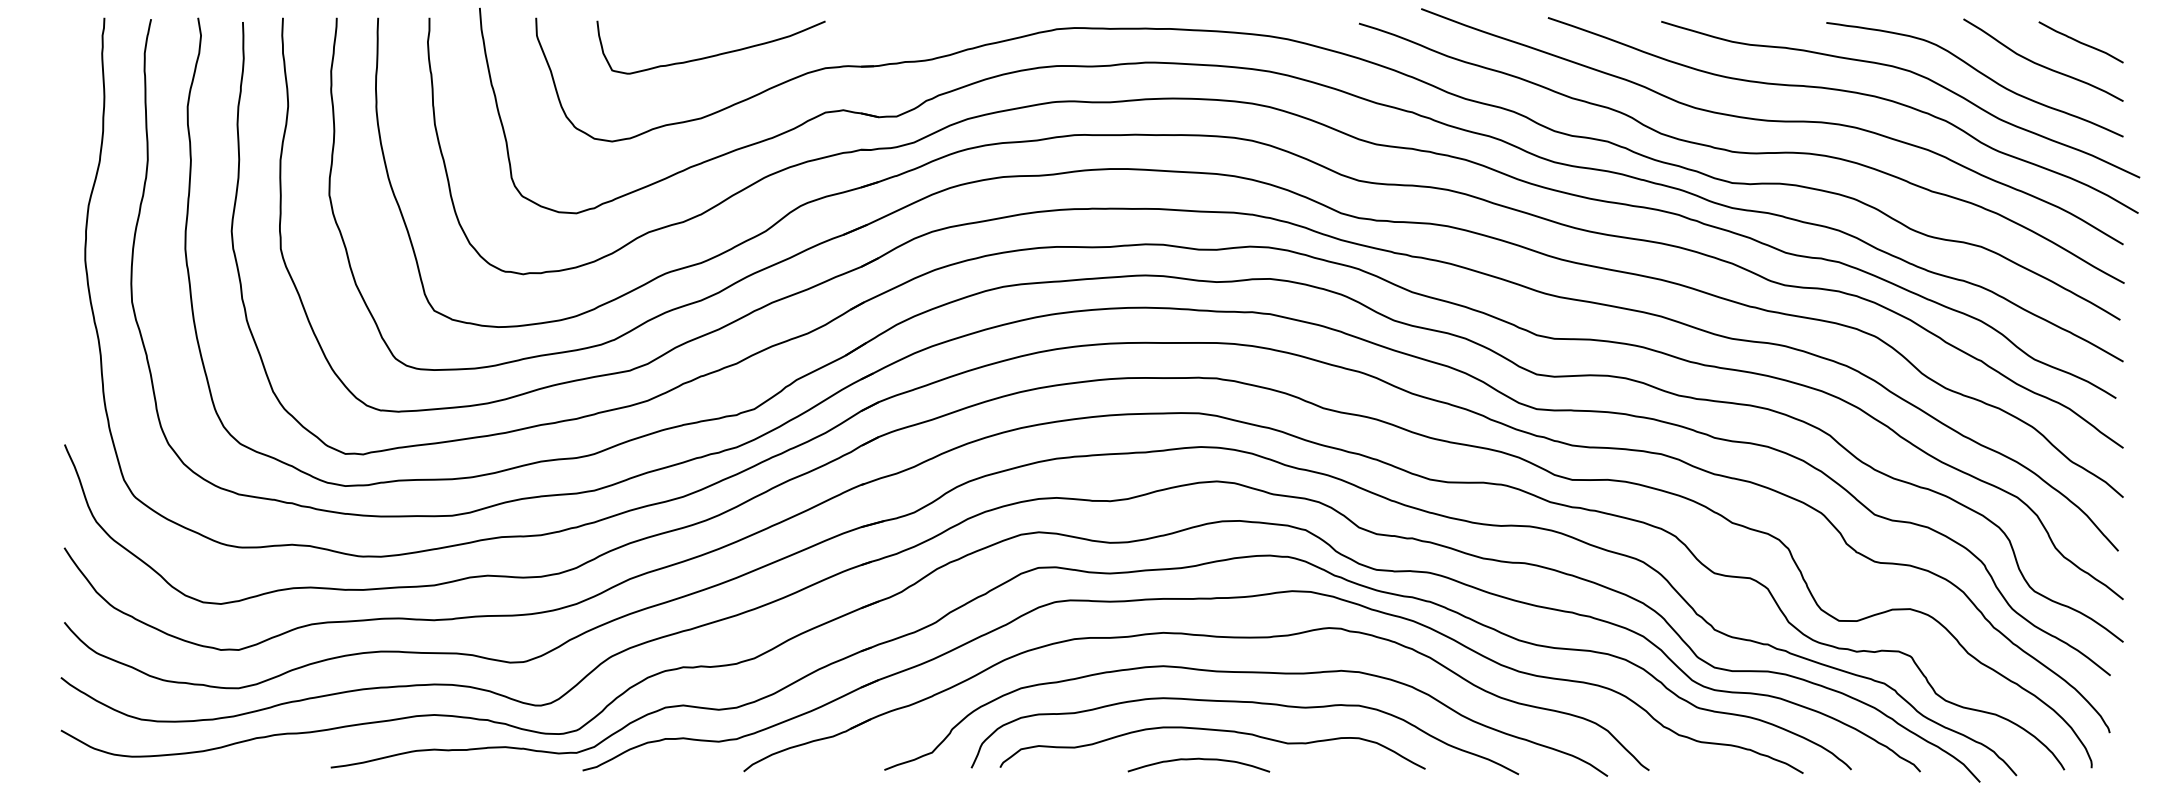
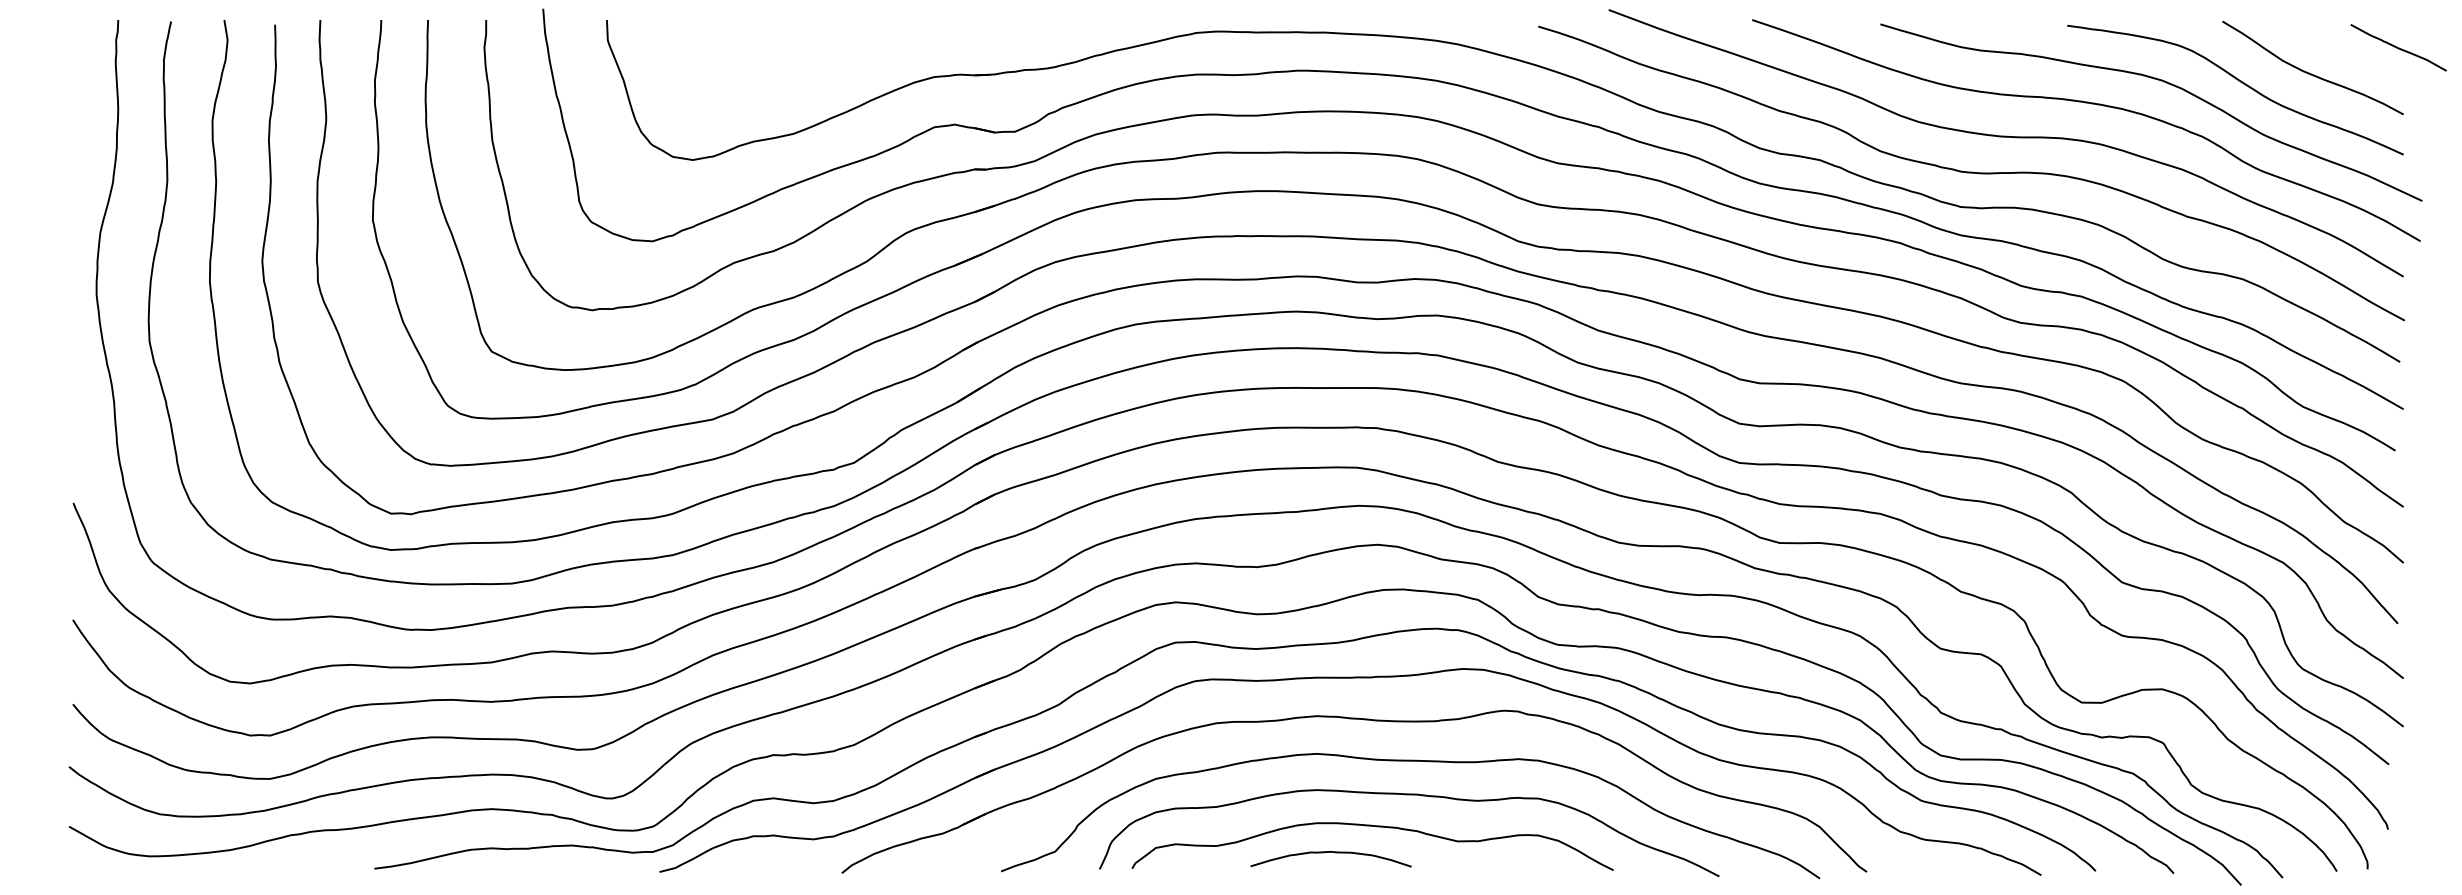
curve: (2080, 42) -> (2397, 47), moved
curve: (710, 55) -> (804, 62), removed
curve: (1198, 759) -> (1330, 852), moved

